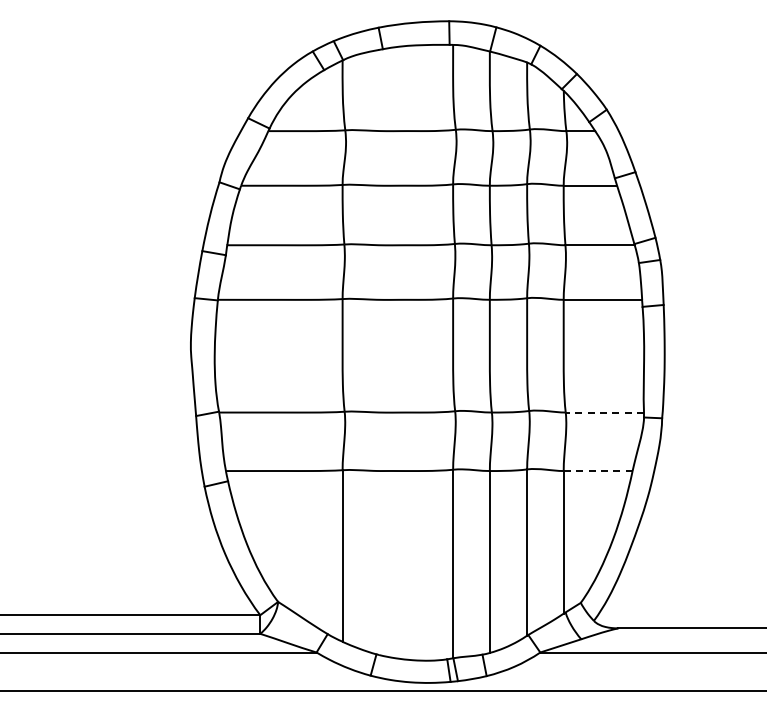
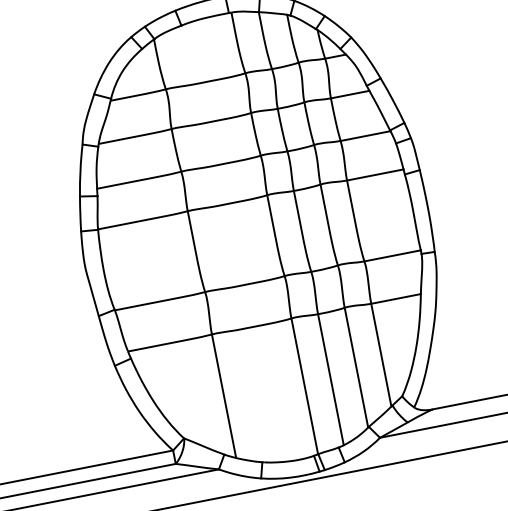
line: (604, 412) -> (392, 255), dashed -> solid
line: (597, 471) -> (395, 299), dashed -> solid

